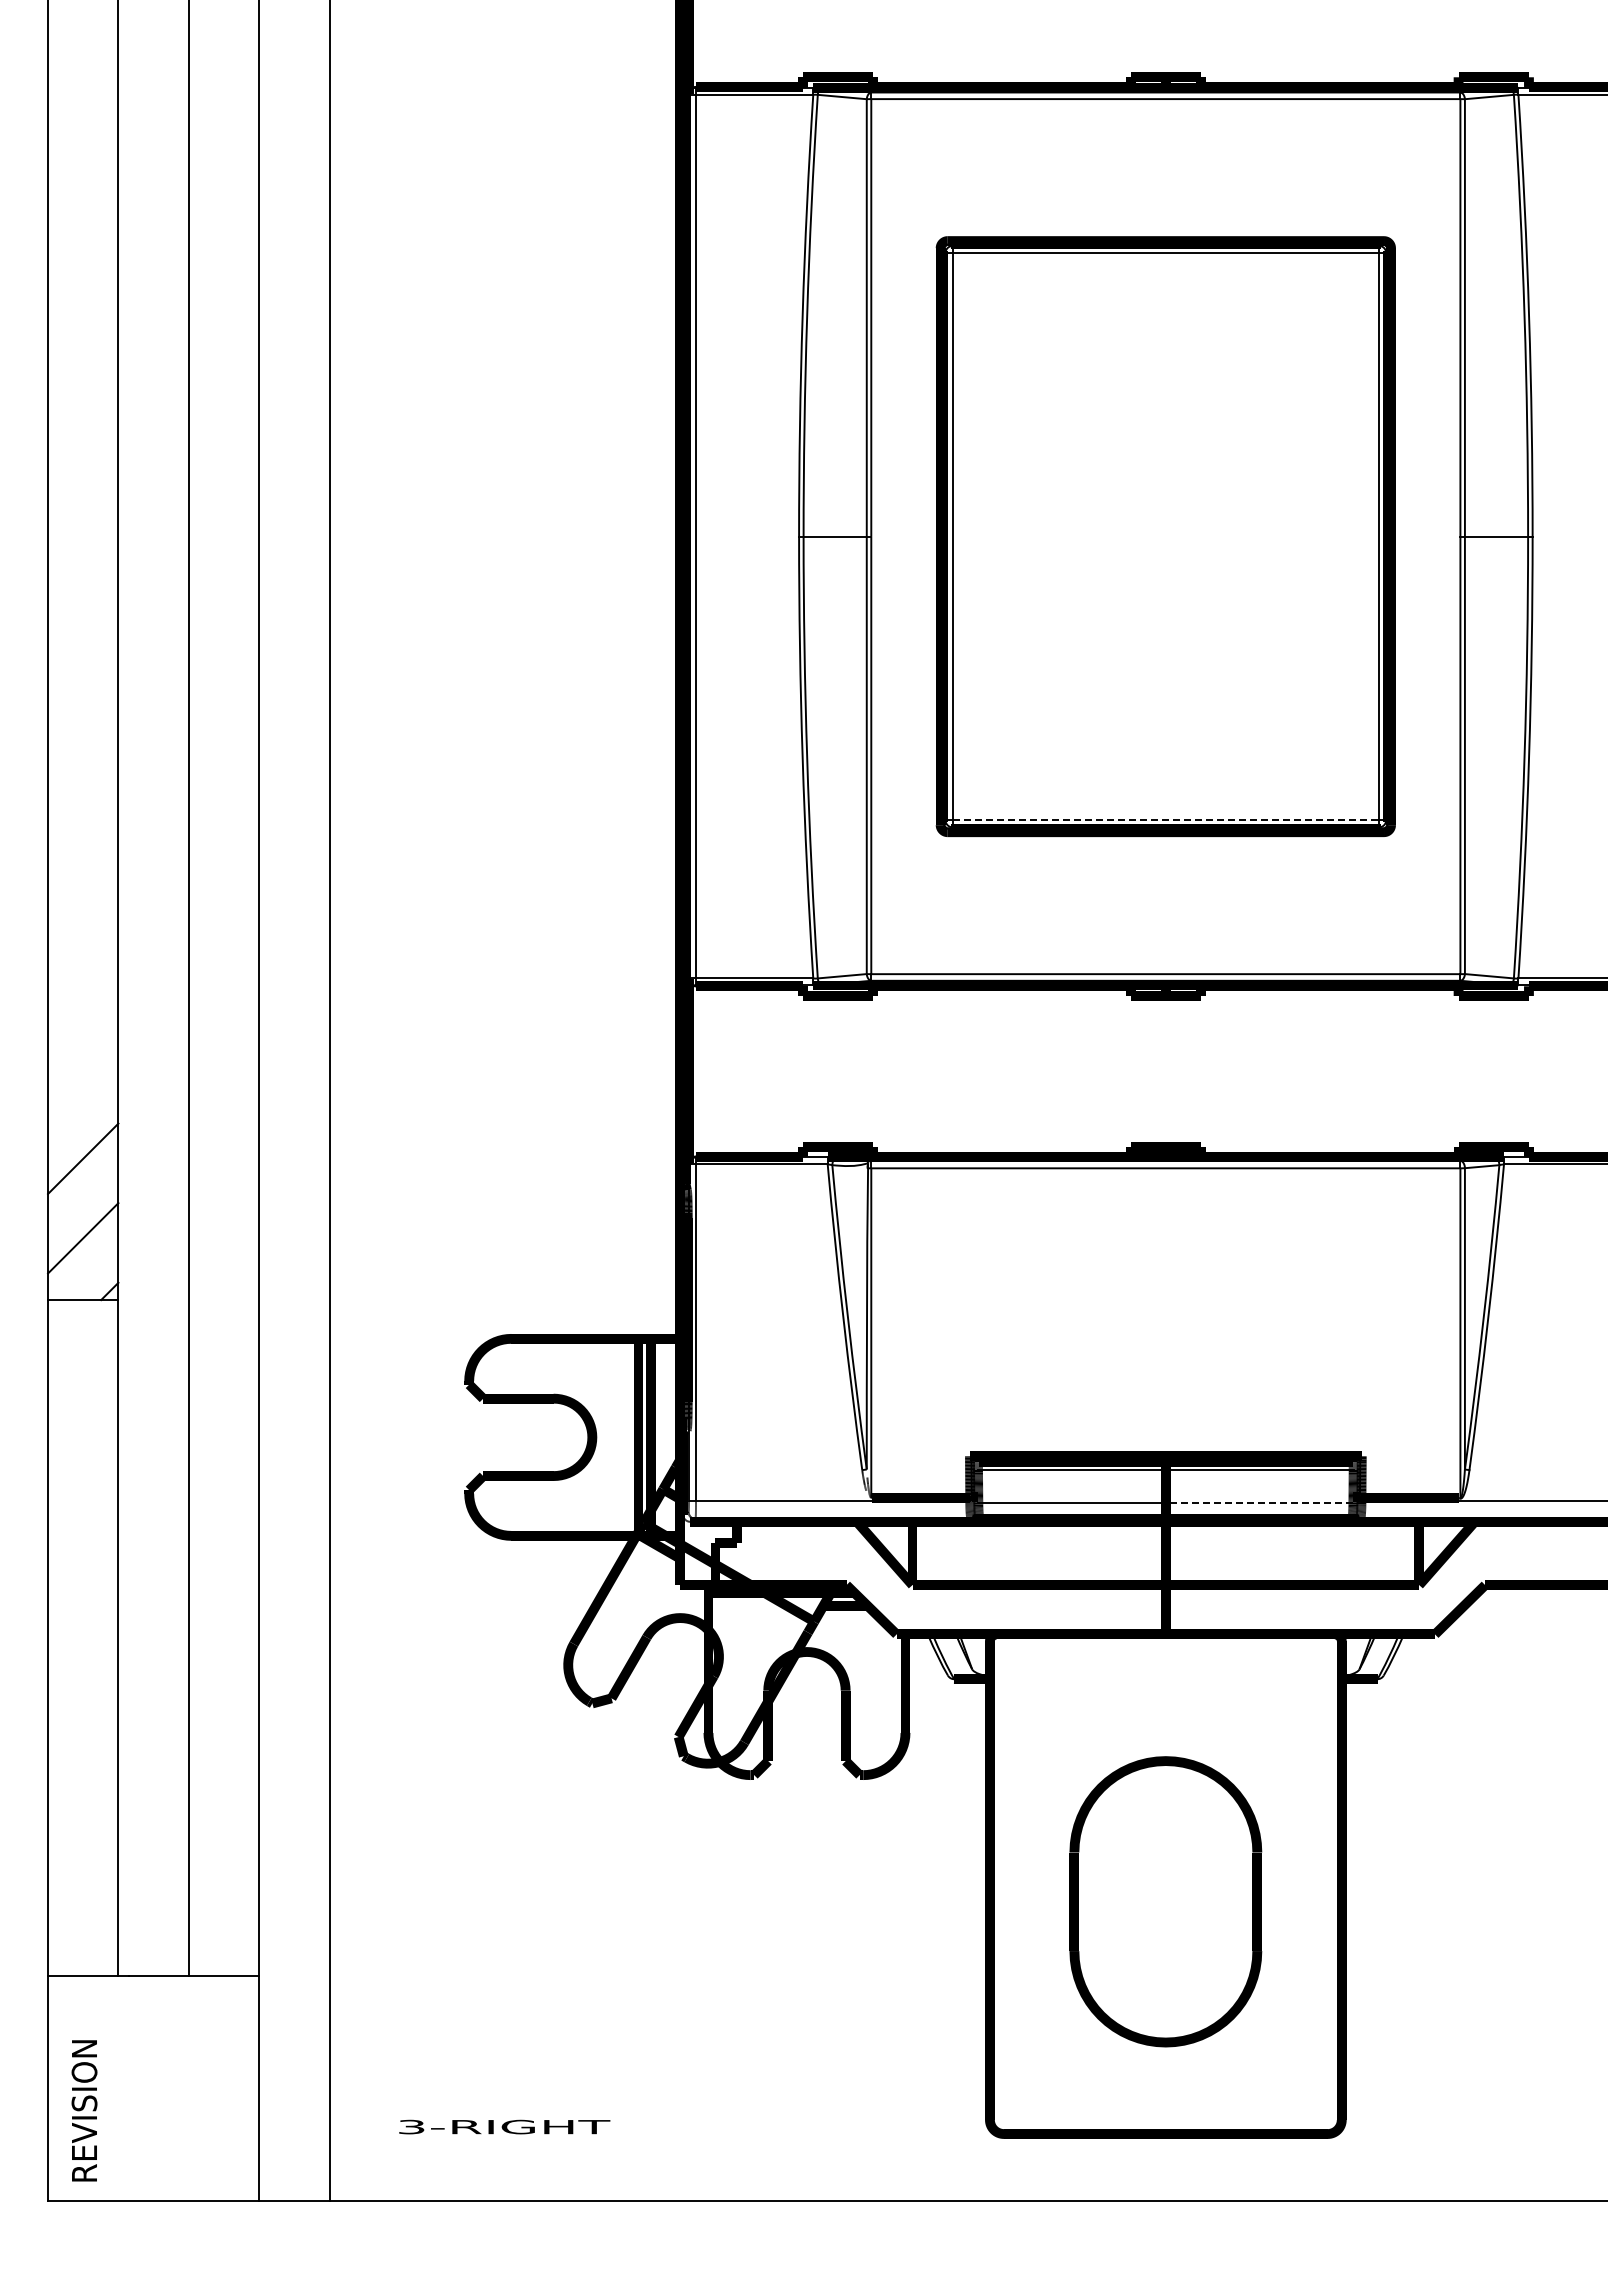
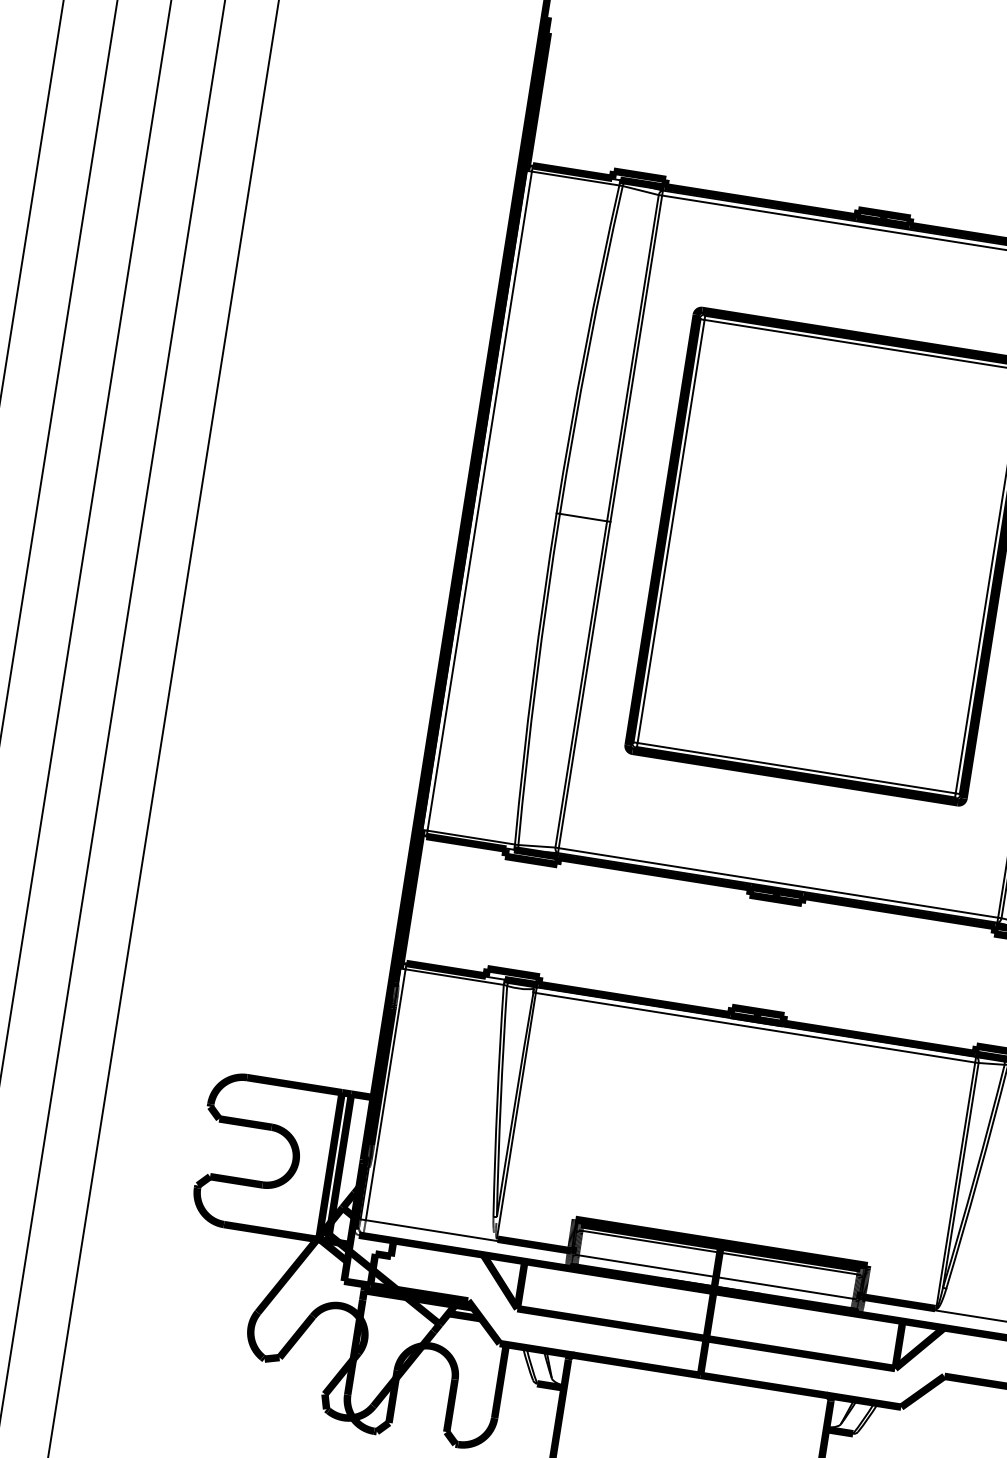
line: (1166, 820) -> (797, 768), dashed -> solid
line: (1259, 1502) -> (785, 1288), dashed -> solid

